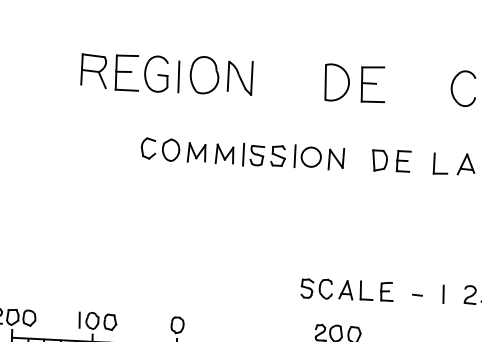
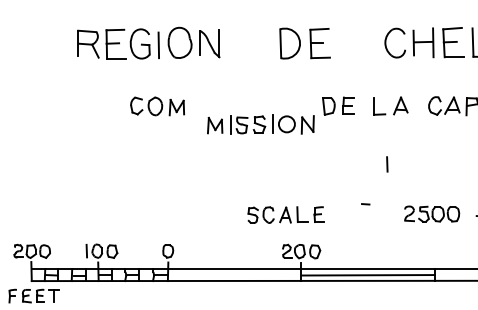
part: (279, 155) -> (260, 124), moved
part: (346, 289) -> (285, 214), moved
line: (443, 294) -> (387, 164), moved
line: (417, 295) -> (365, 204), moved

